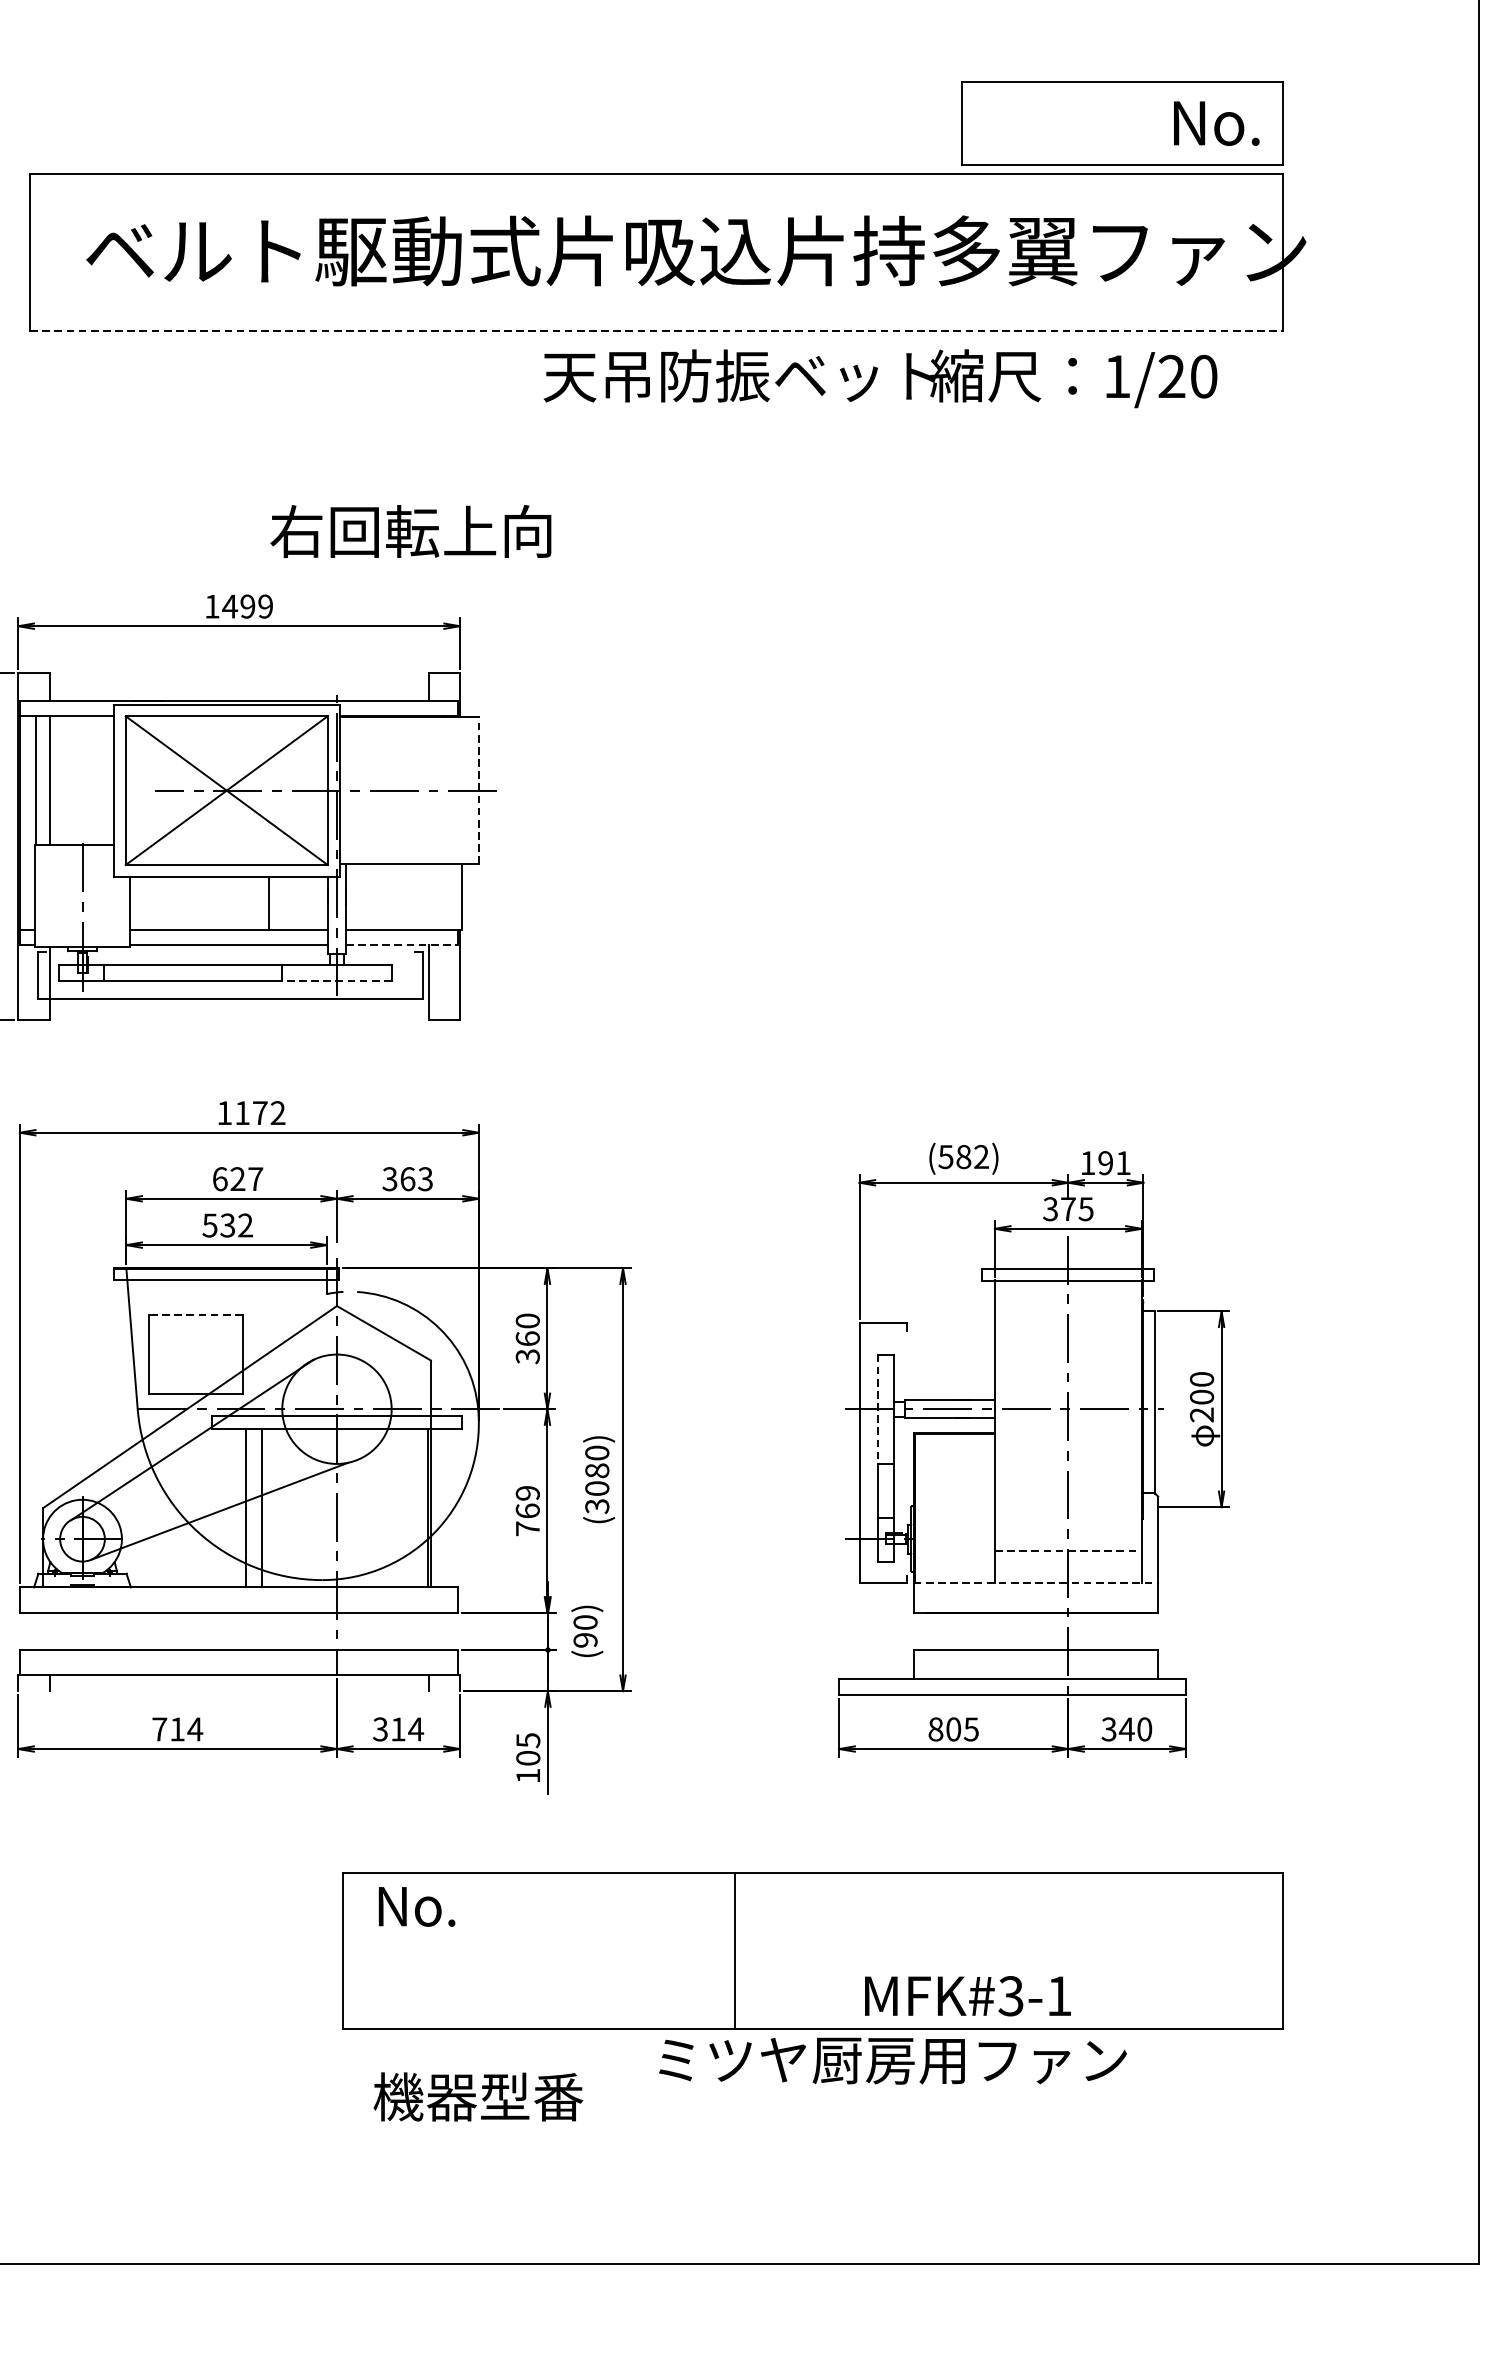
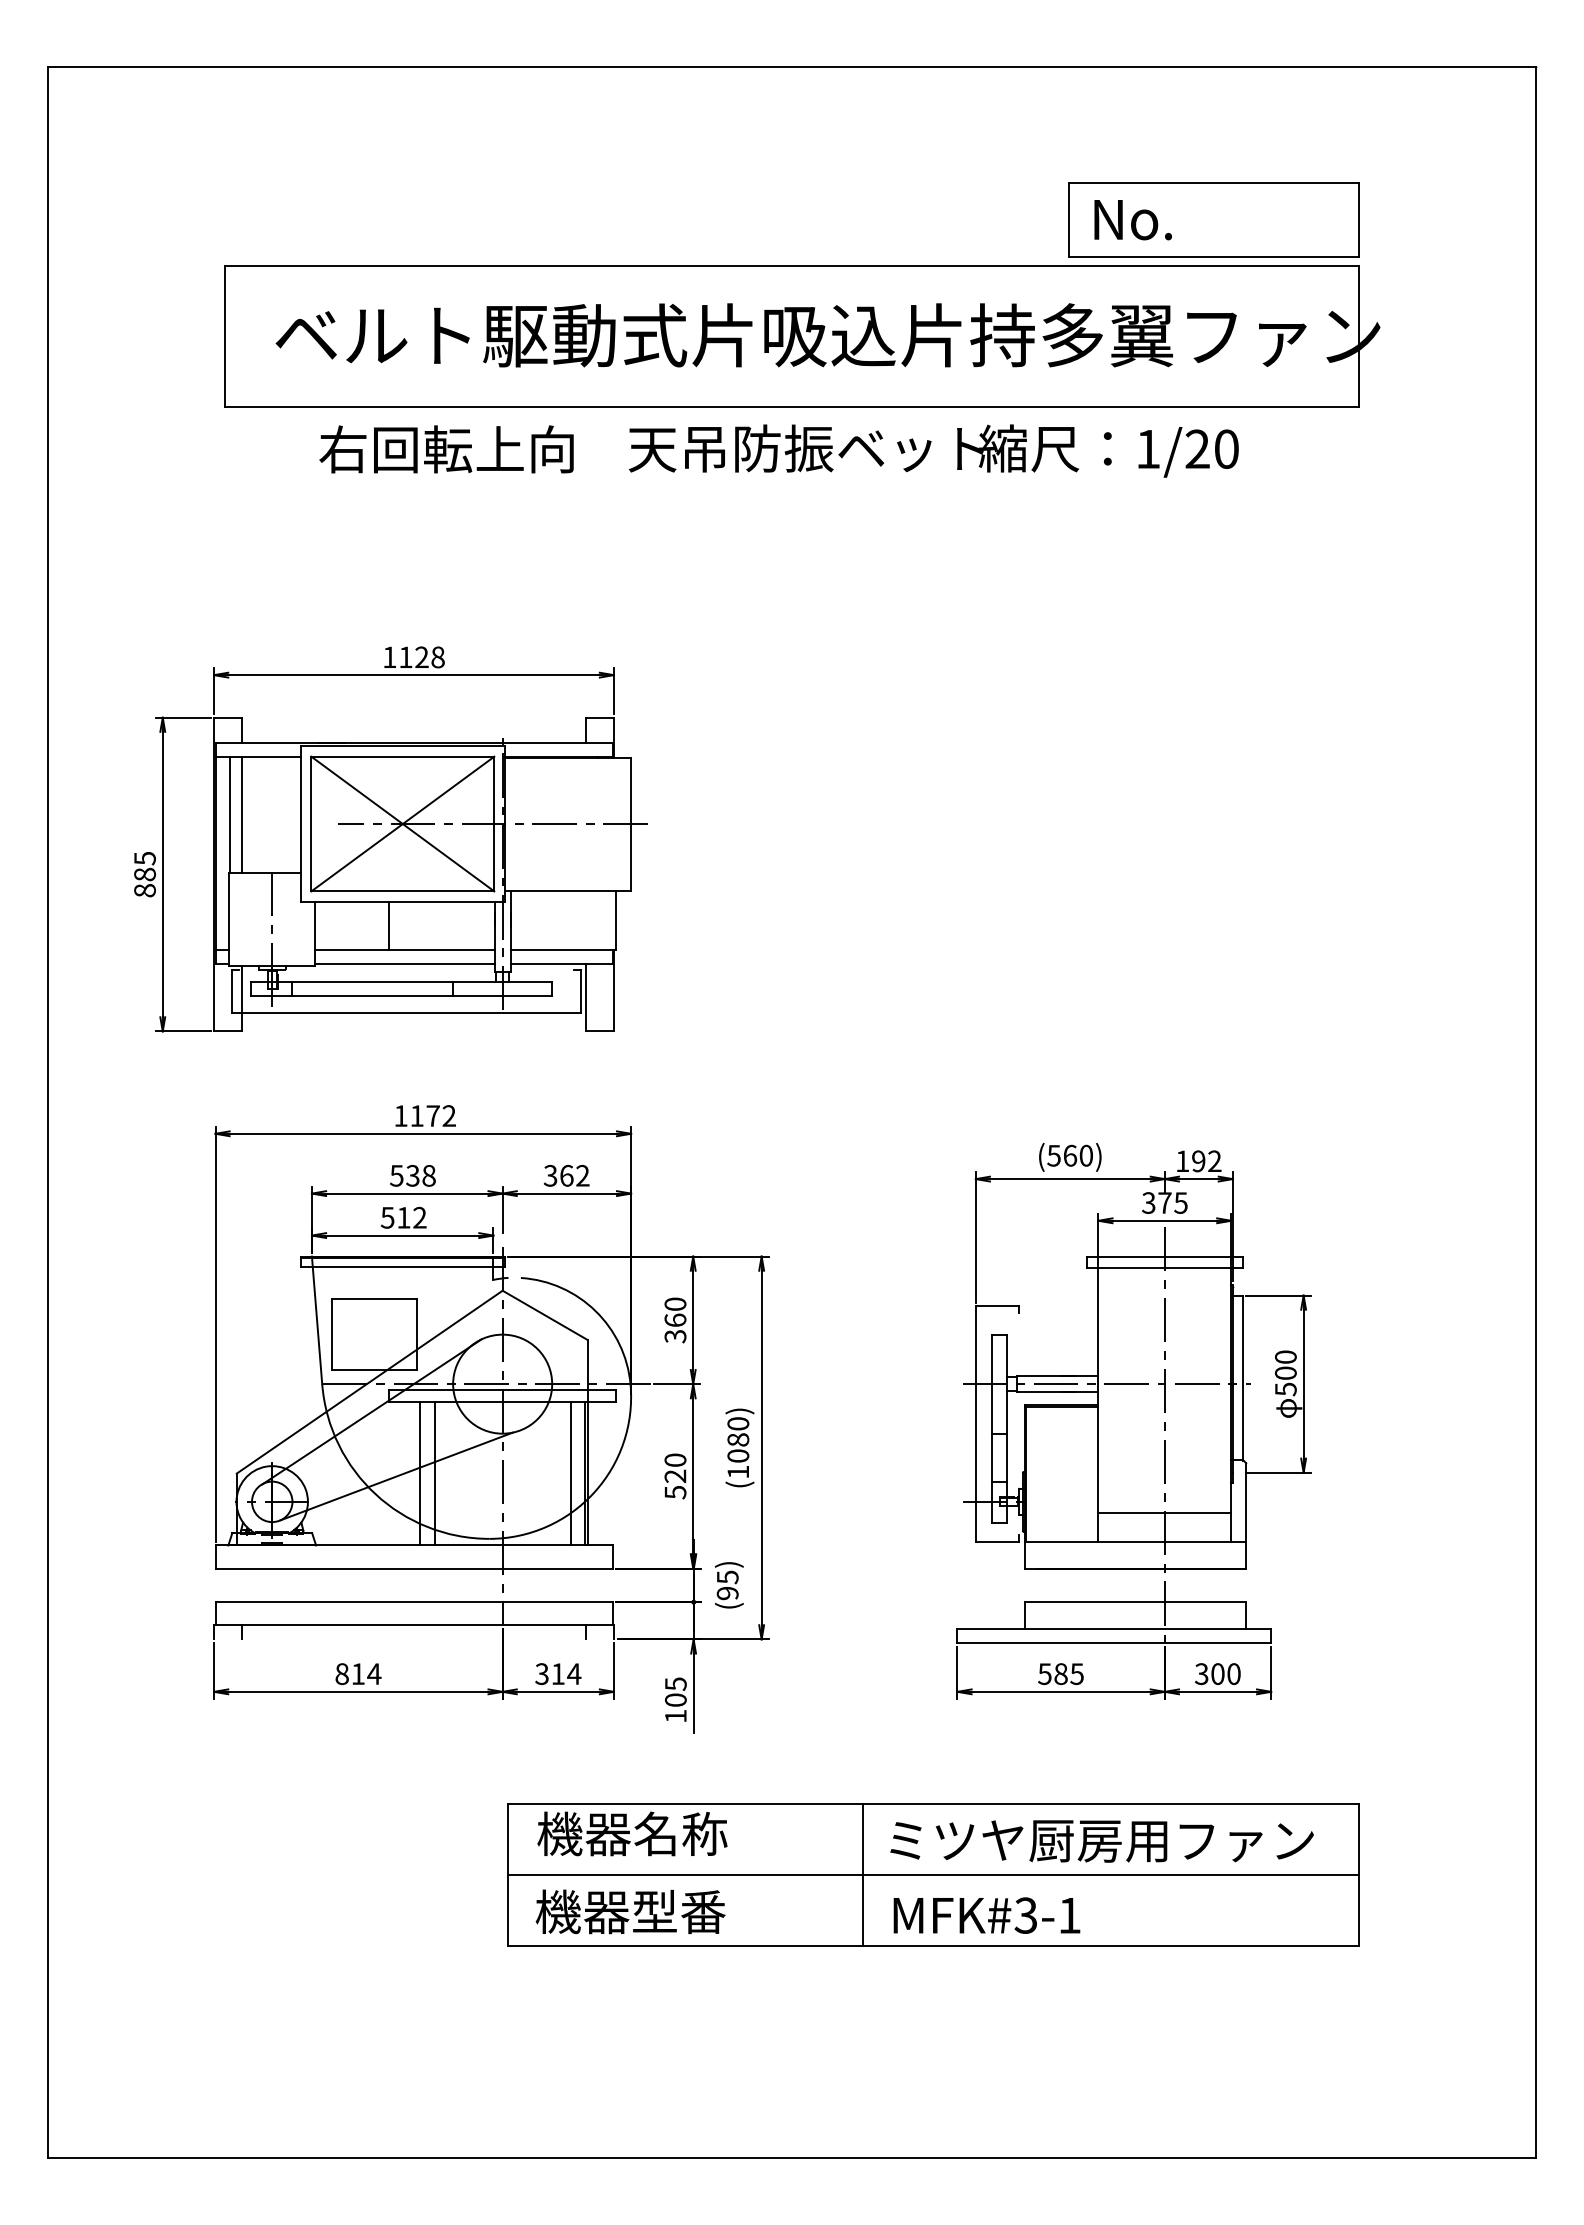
text: (1215, 124) -> (1132, 220), moved
line: (657, 330) -> (792, 407), dashed -> solid
text: (880, 378) -> (933, 450), moved
text: (410, 531) -> (446, 449), moved
text: (247, 606) -> (421, 657), 1499 -> 1128
line: (478, 790) -> (630, 823), dashed -> solid
line: (269, 902) -> (389, 925), moved
line: (401, 945) -> (561, 964), dashed -> solid
line: (336, 981) -> (502, 996), dashed -> solid
text: (971, 1156) -> (1077, 1155), (582) -> (560)
text: (1123, 1162) -> (1214, 1160), 191 -> 192
text: (237, 1178) -> (412, 1175), 627 -> 538
text: (425, 1178) -> (582, 1175), 363 -> 362
text: (227, 1225) -> (403, 1217), 532 -> 512
line: (195, 1315) -> (374, 1299), dashed -> solid
line: (877, 1409) -> (992, 1384), dashed -> solid
text: (1201, 1415) -> (1285, 1389), 200 -> 500
text: (597, 1506) -> (738, 1472), (3080) -> (1080)
line: (411, 1507) -> (570, 1473), added
text: (527, 1511) -> (675, 1476), 769 -> 520
line: (1069, 1550) -> (1165, 1512), dashed -> solid
line: (1035, 1583) -> (1135, 1541), dashed -> solid
text: (585, 1622) -> (727, 1577), (90) -> (95)
text: (944, 1728) -> (1052, 1673), 805 -> 585
text: (1126, 1728) -> (1217, 1673), 340 -> 300
text: (159, 1729) -> (341, 1674), 714 -> 814
text: (480, 1905) -> (632, 1833), No. -> 機器名称
line: (812, 1950) -> (933, 1874), added
text: (967, 1996) -> (986, 1915), moved
text: (892, 2061) -> (1101, 1841), moved
text: (478, 2096) -> (630, 1911), moved

